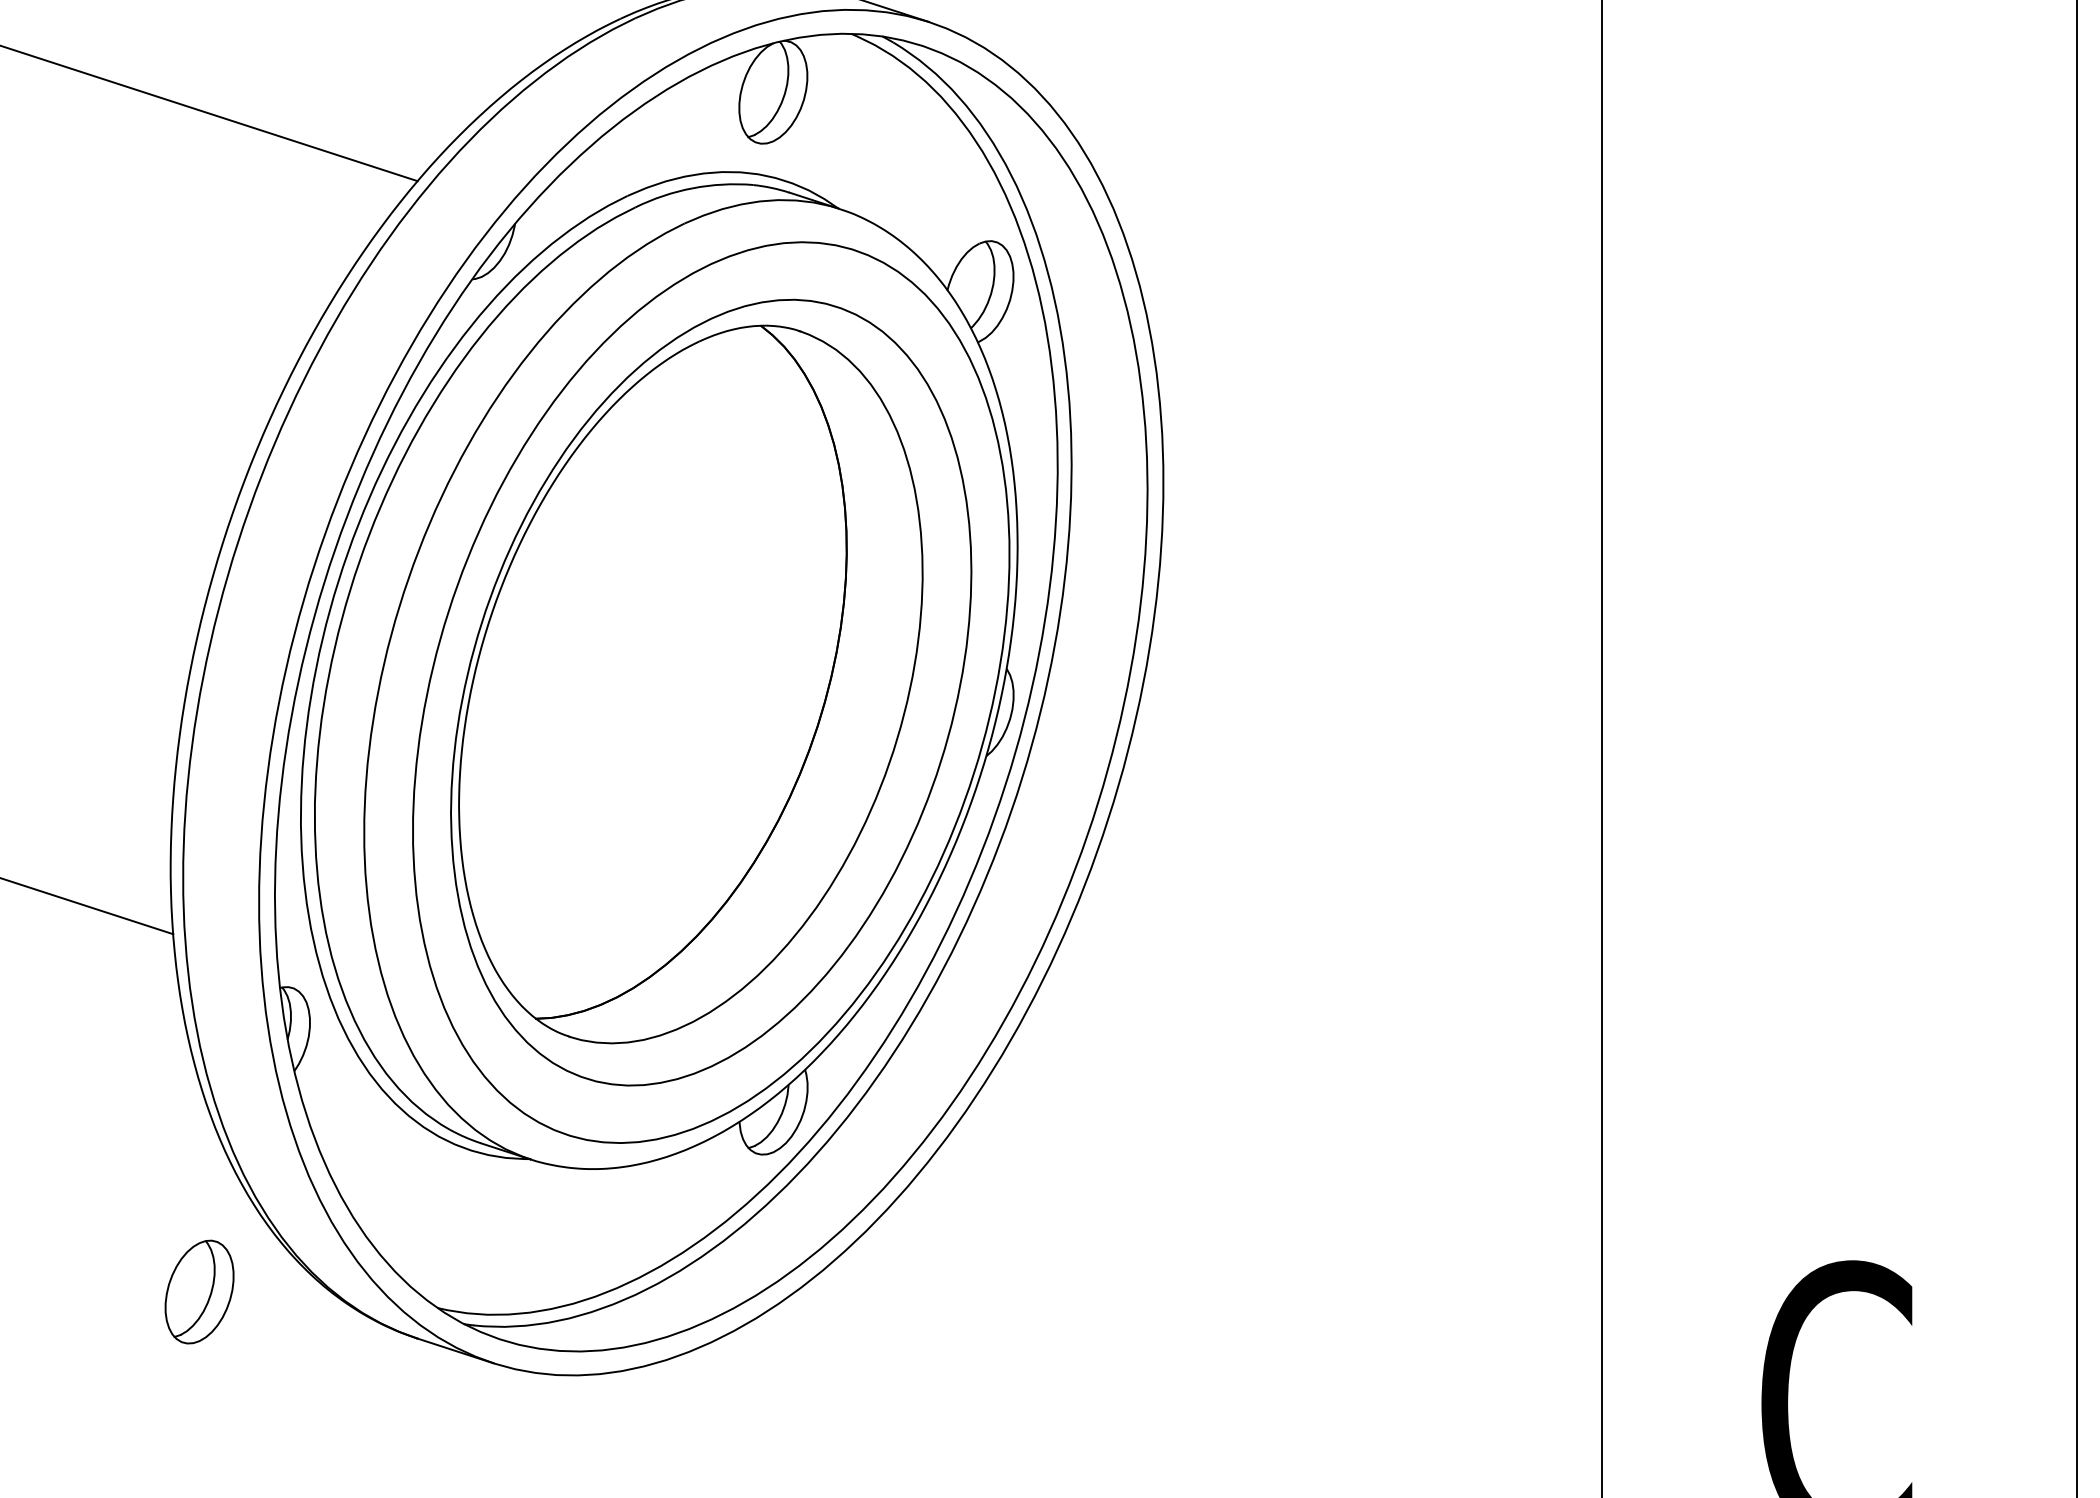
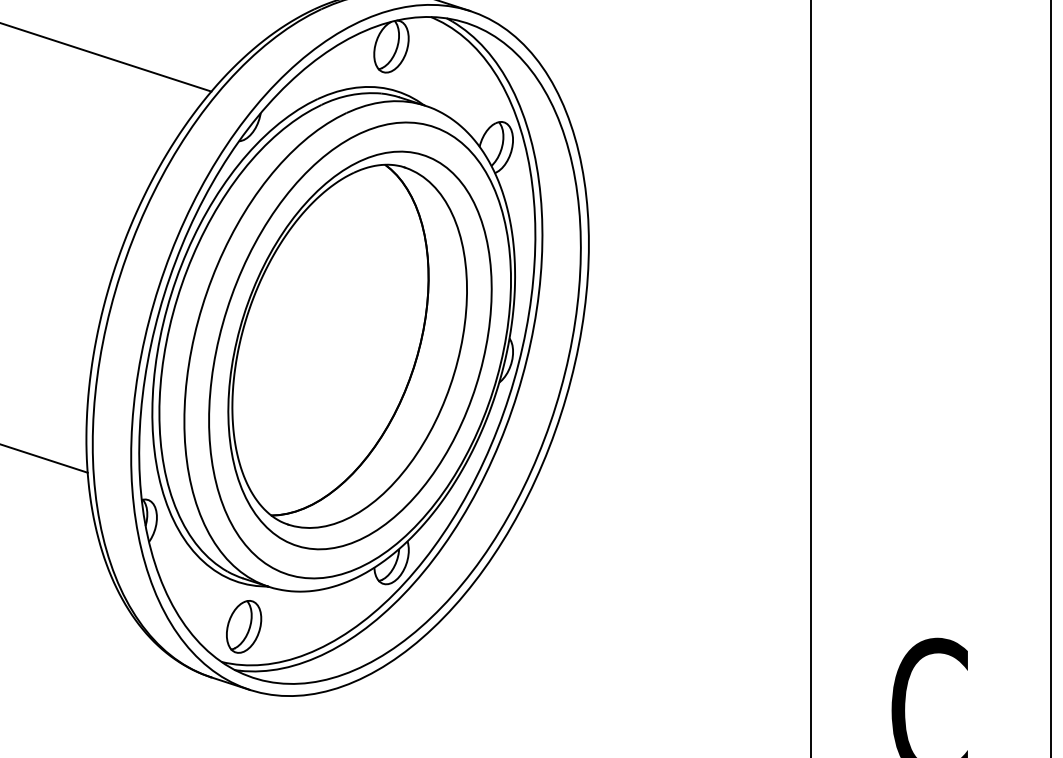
part: (200, 1291) -> (244, 626), moved

